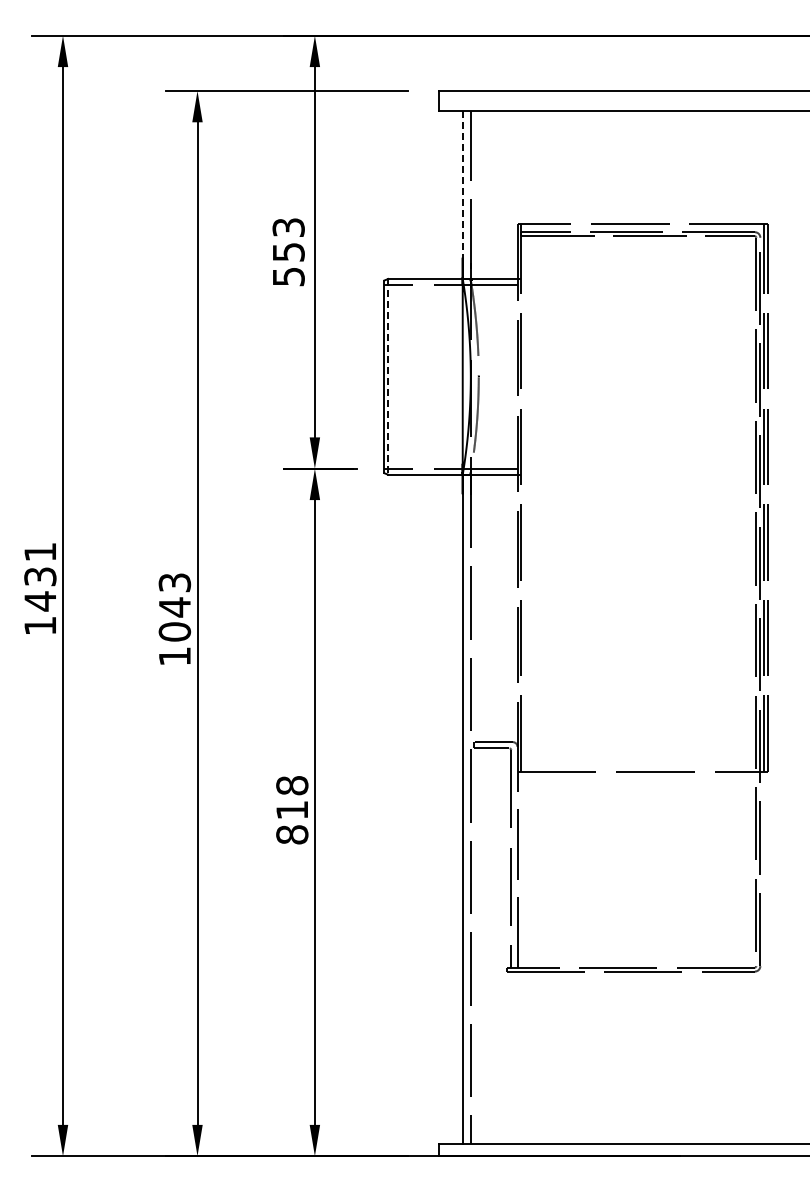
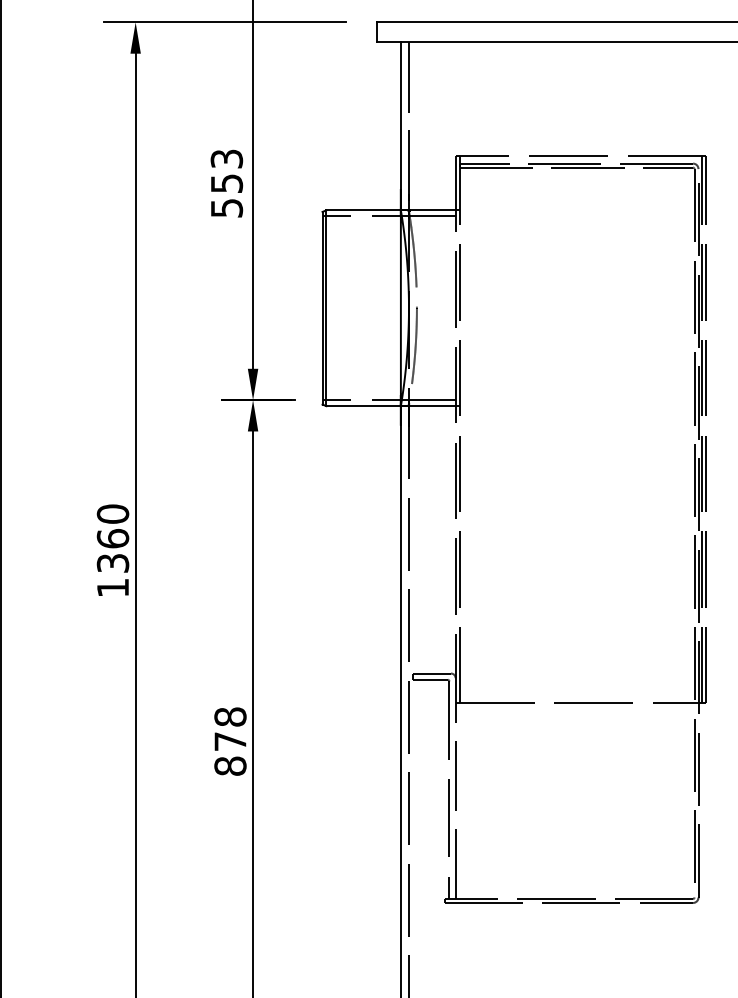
line: (462, 195) -> (400, 126), dashed -> solid
line: (388, 376) -> (326, 307), dashed -> solid
text: (174, 607) -> (112, 538), 1043 -> 1360
text: (291, 810) -> (229, 741), 818 -> 878

